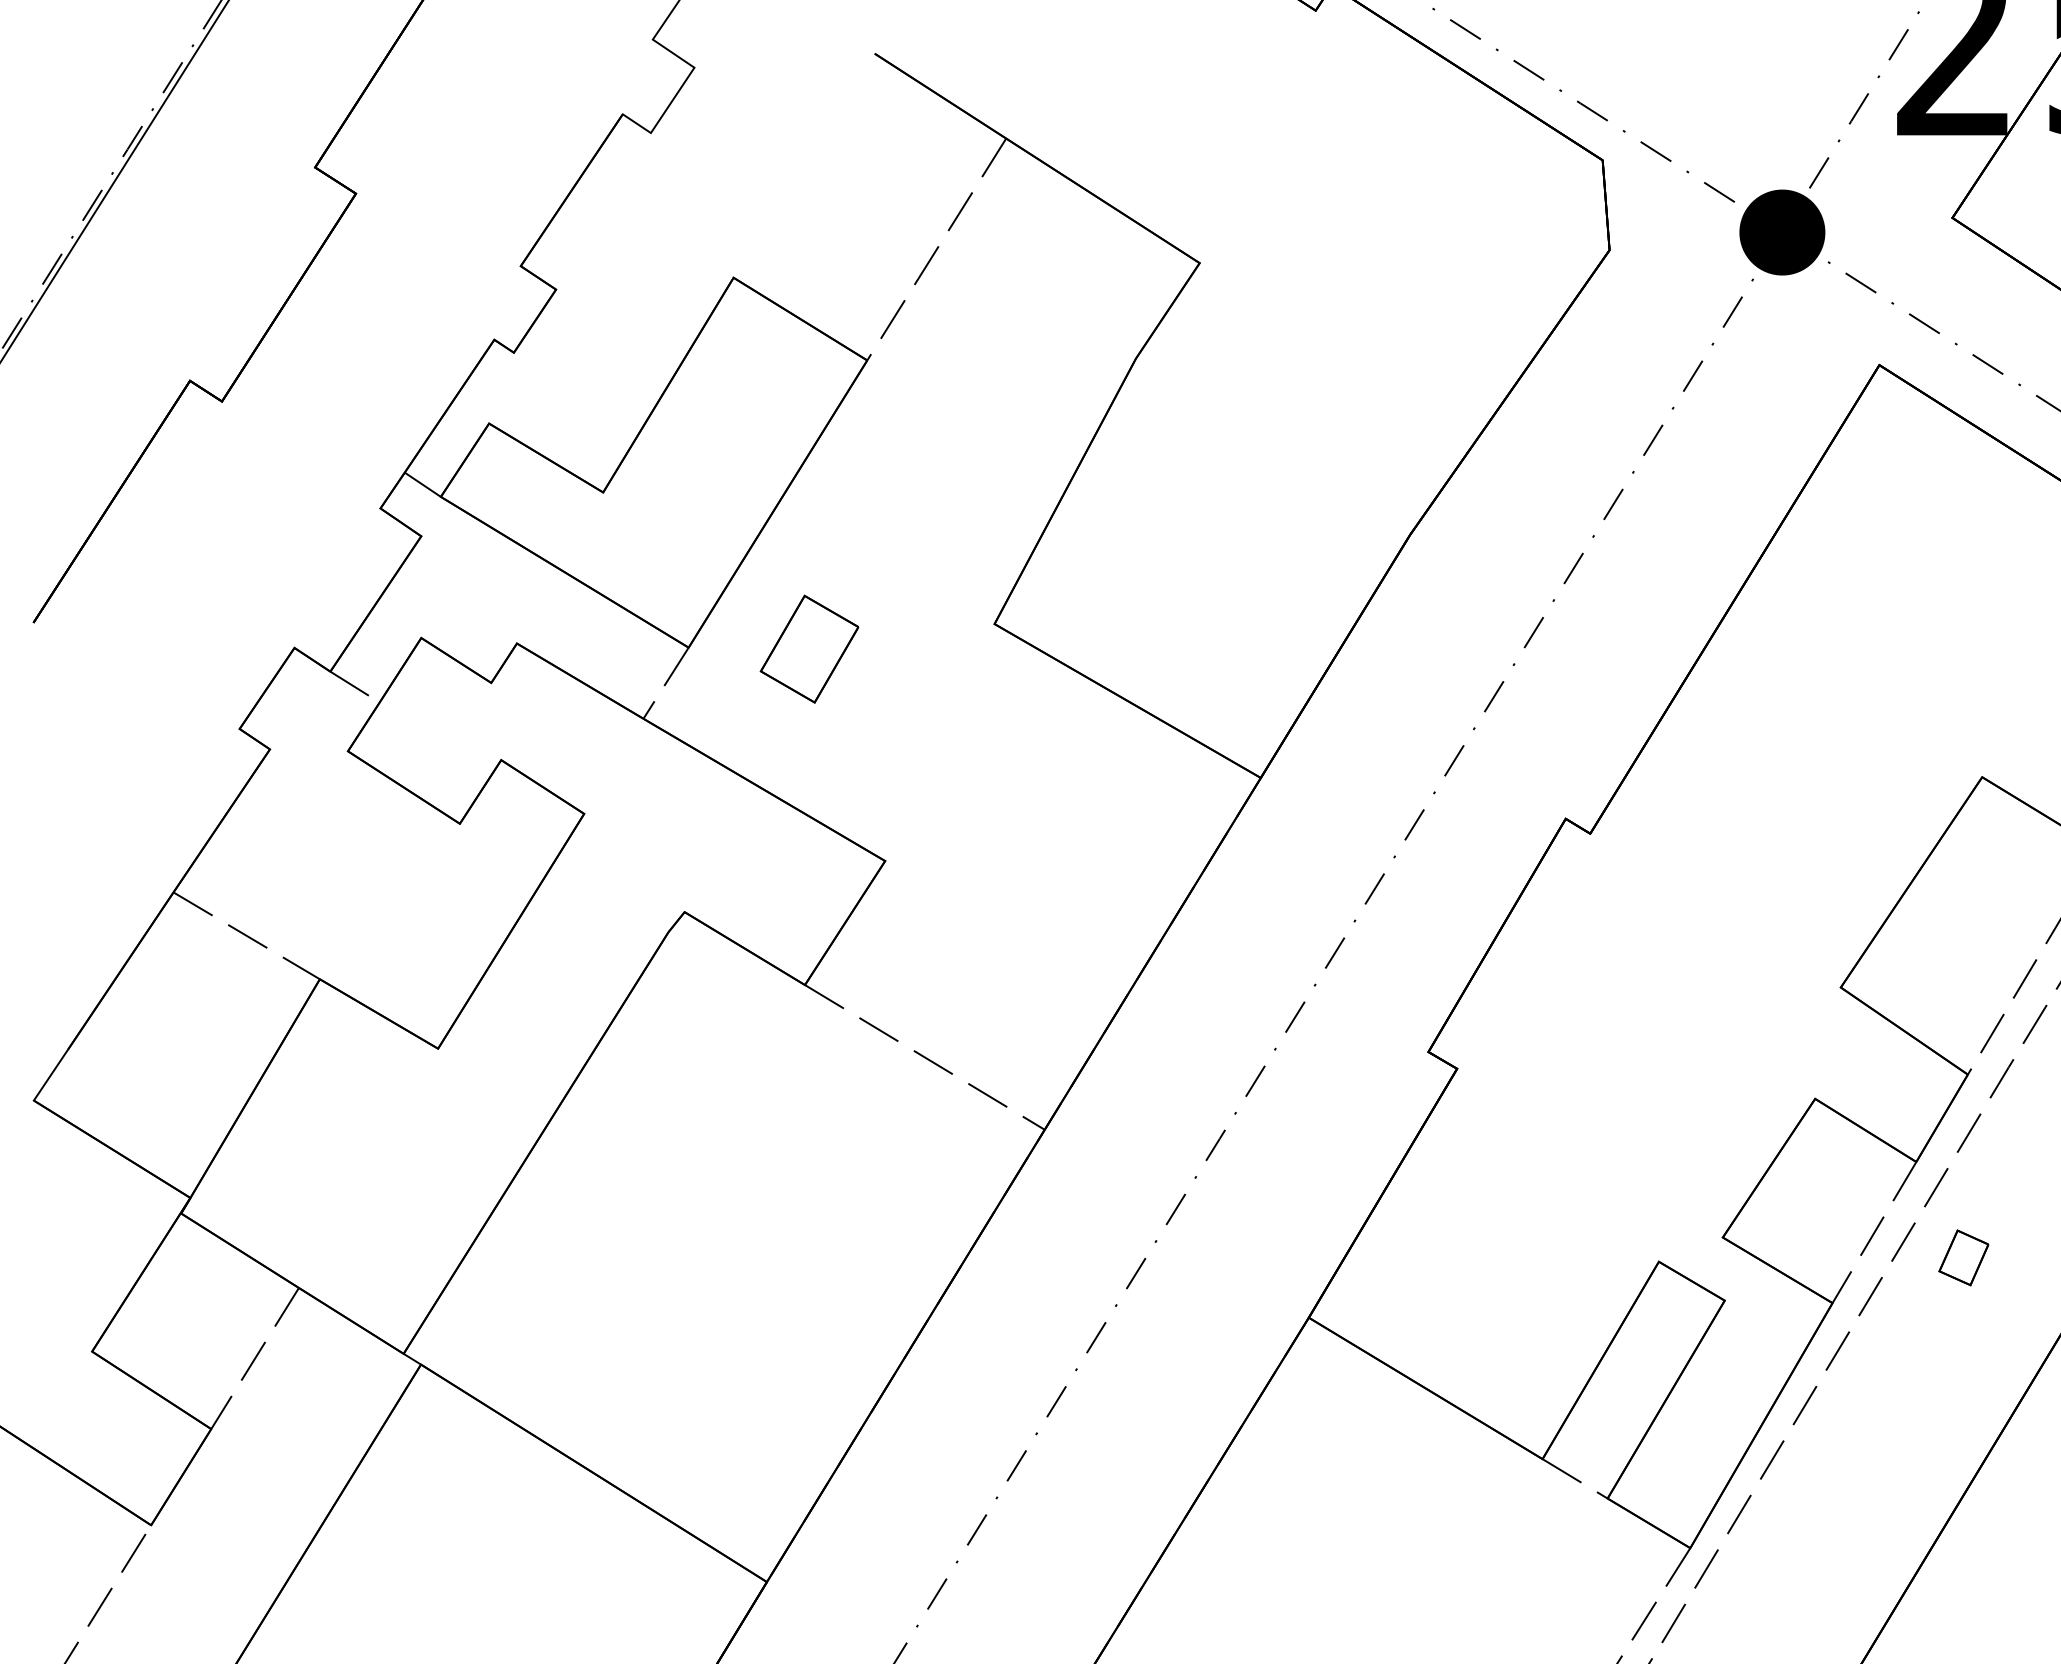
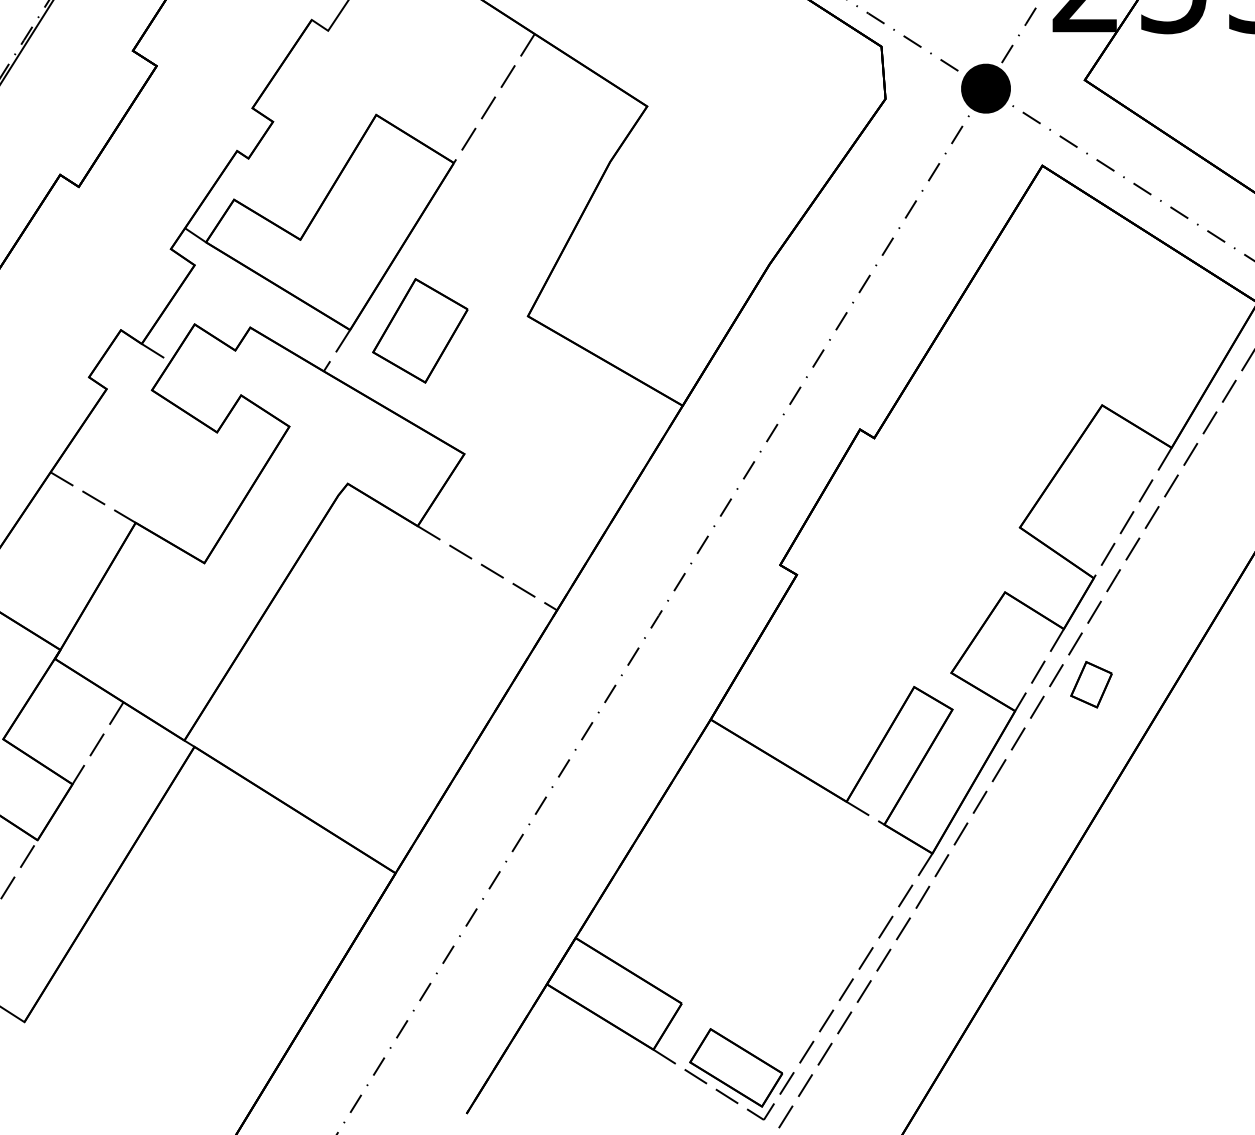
part: (809, 648) -> (420, 330), size x1.67
part: (1963, 1257) -> (1091, 684), size x1.43

